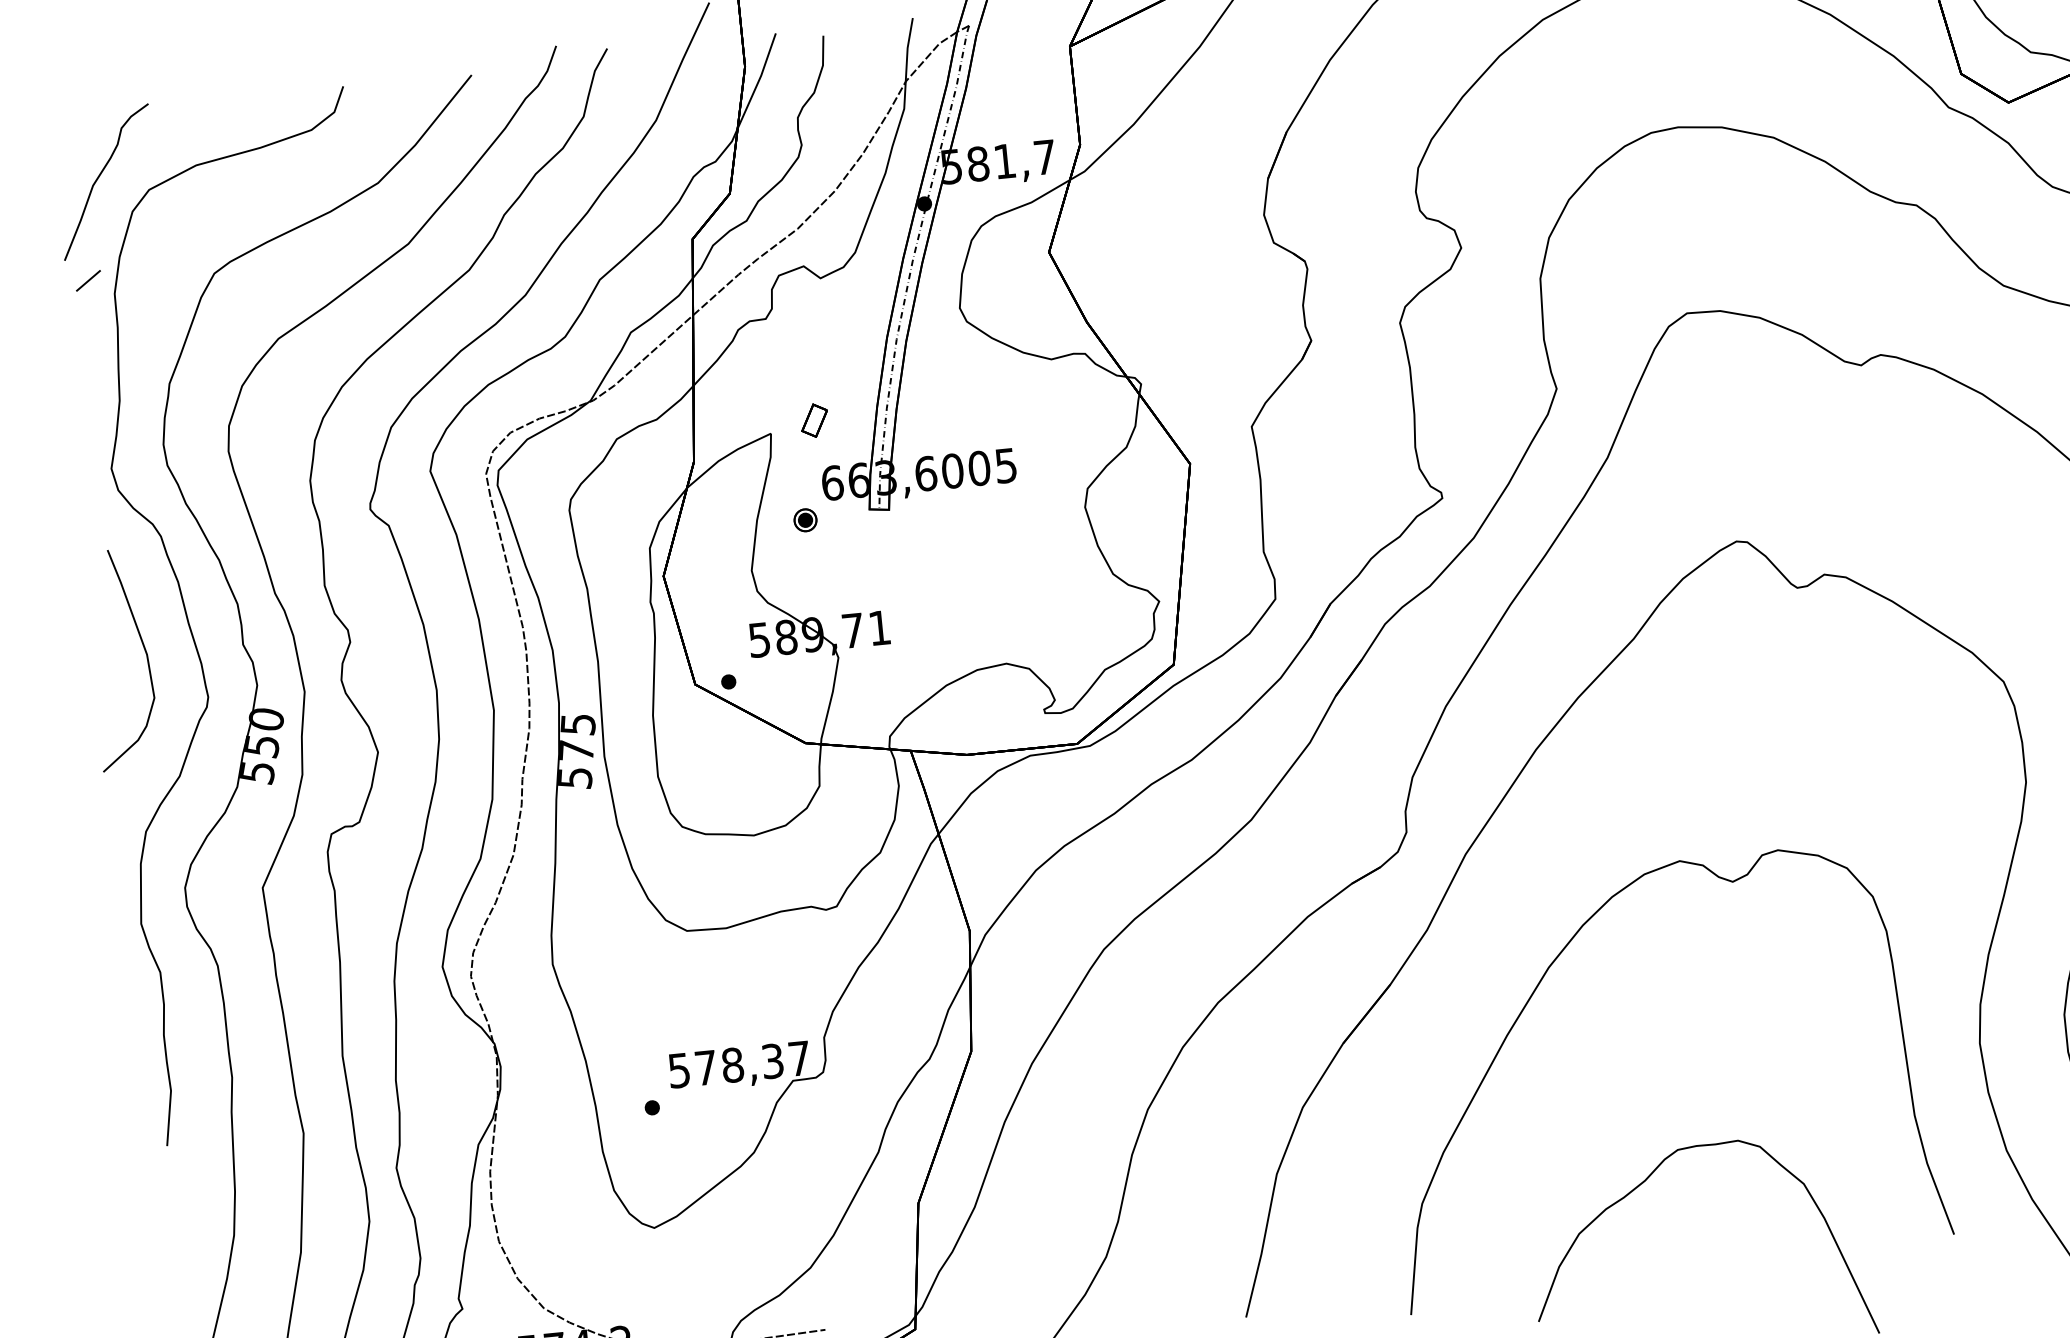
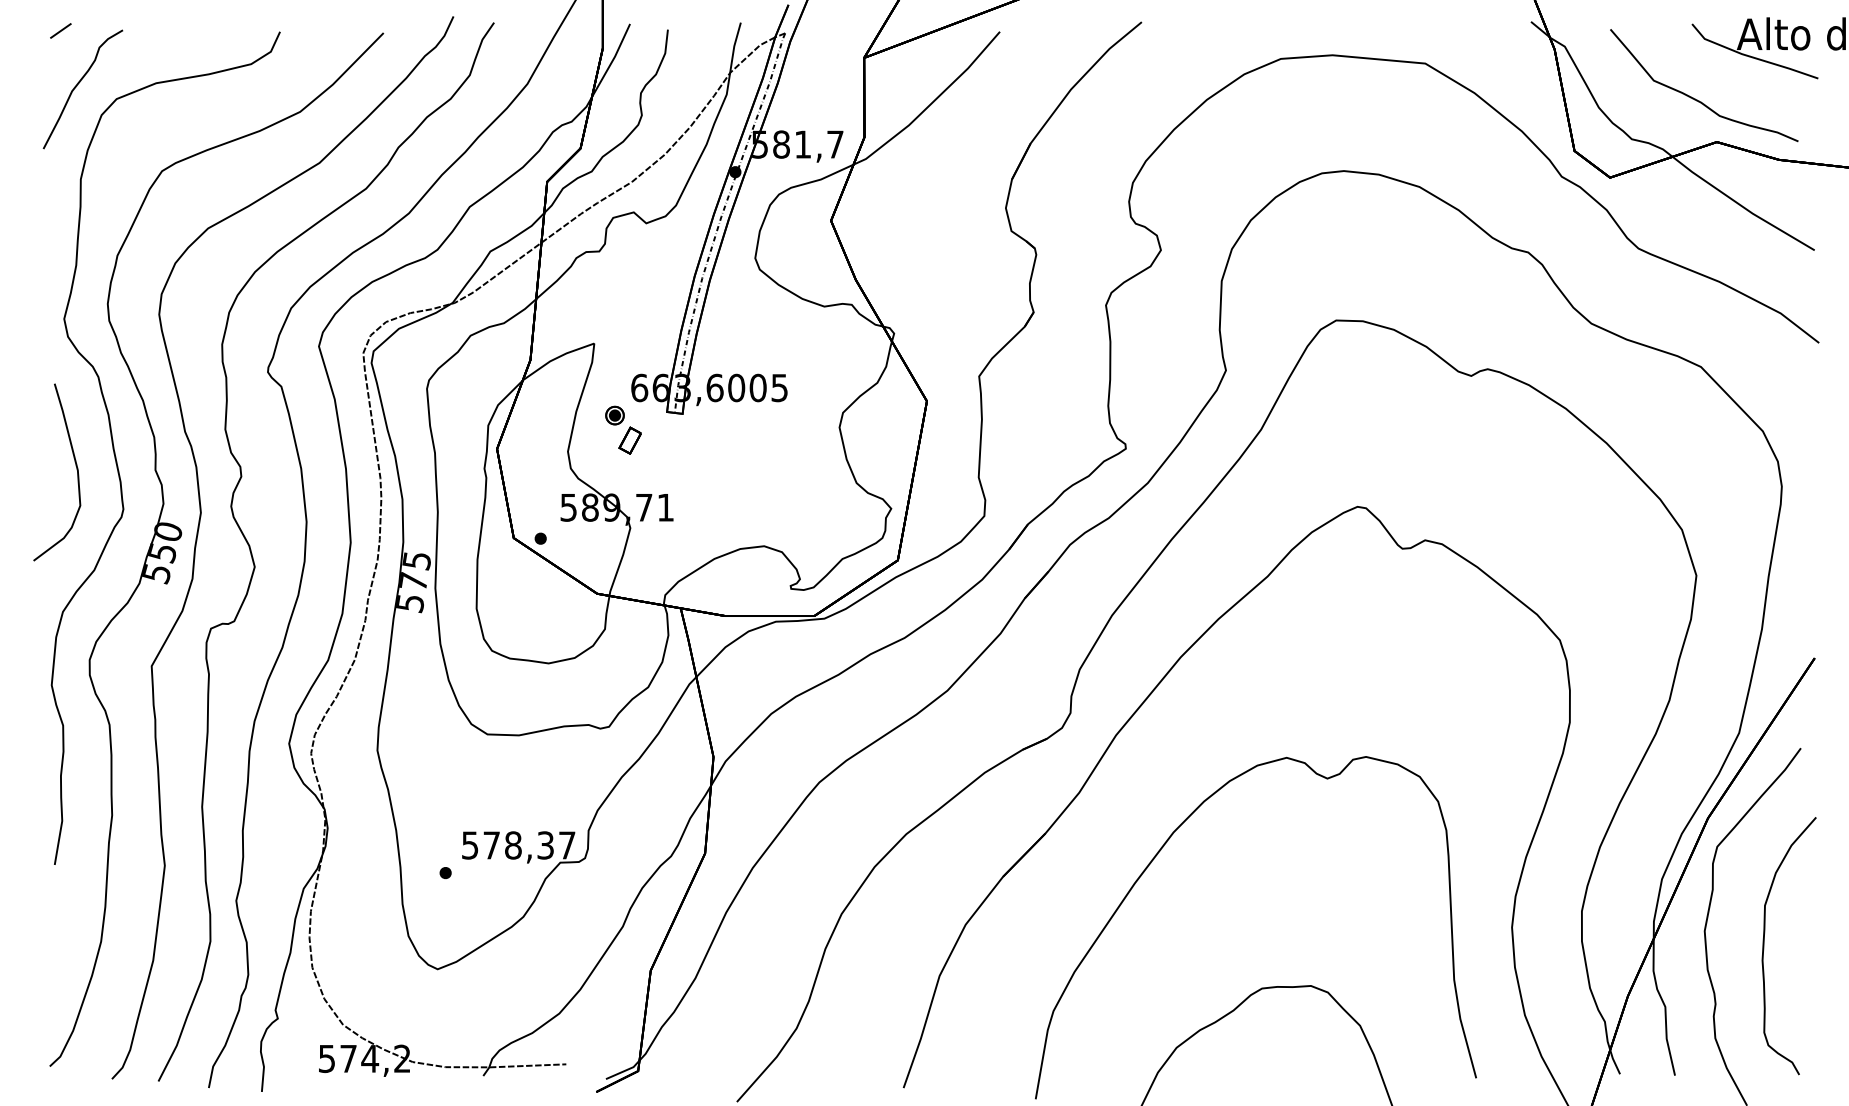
line: (87, 280) -> (60, 30), moved
part: (813, 420) -> (629, 440), moved

